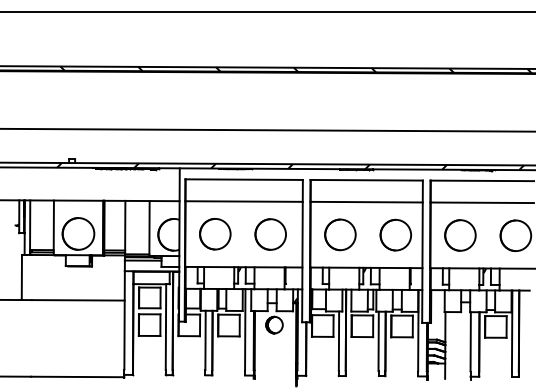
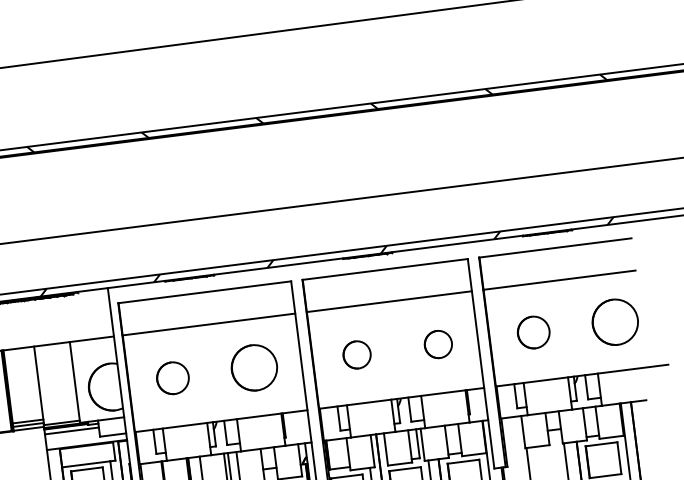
part: (215, 234) -> (173, 378), size x0.7
part: (340, 234) -> (357, 354), size x0.6
part: (395, 234) -> (438, 343), size x0.6
part: (460, 235) -> (533, 332), size x0.7

